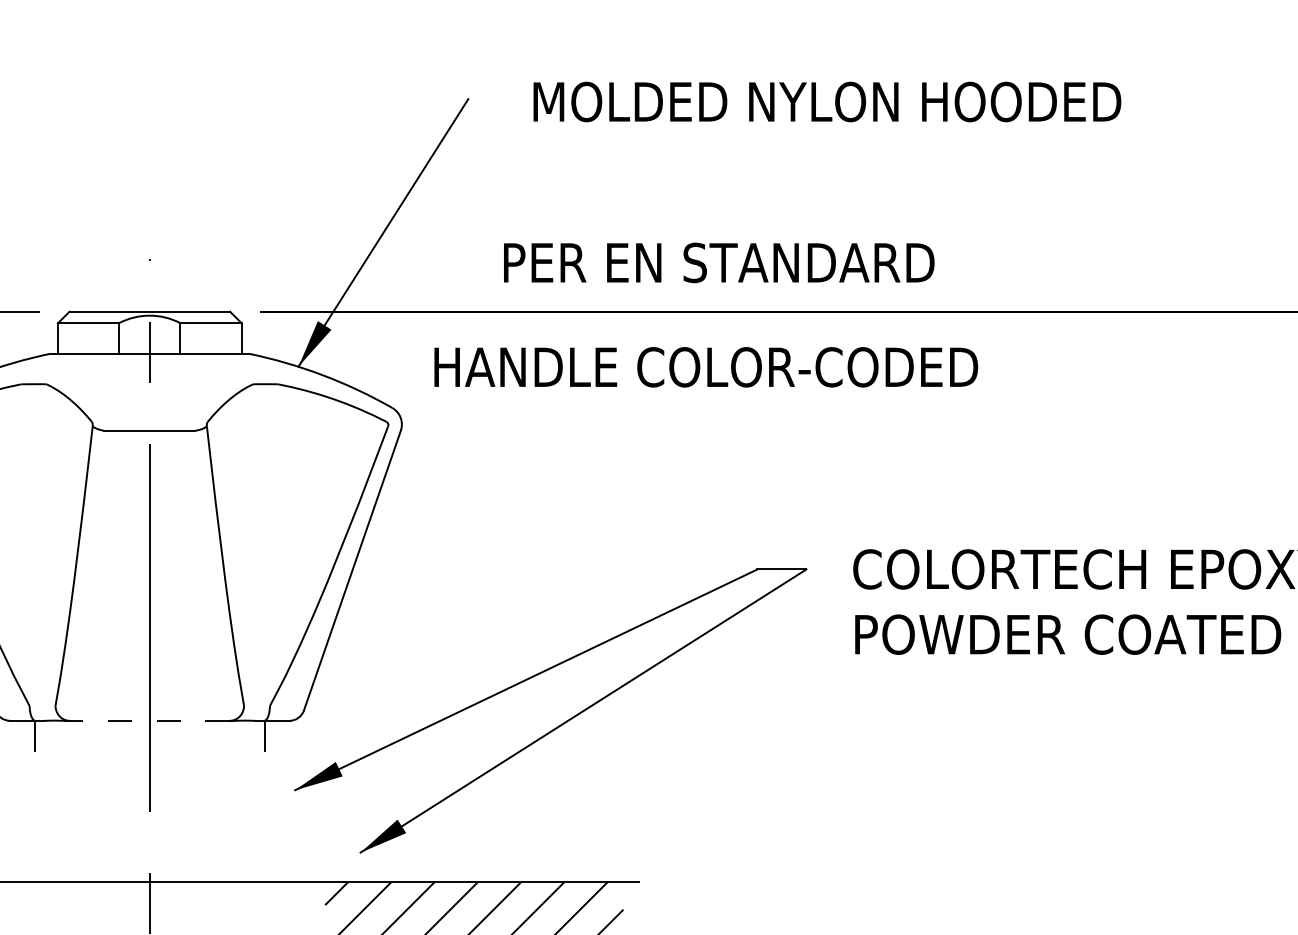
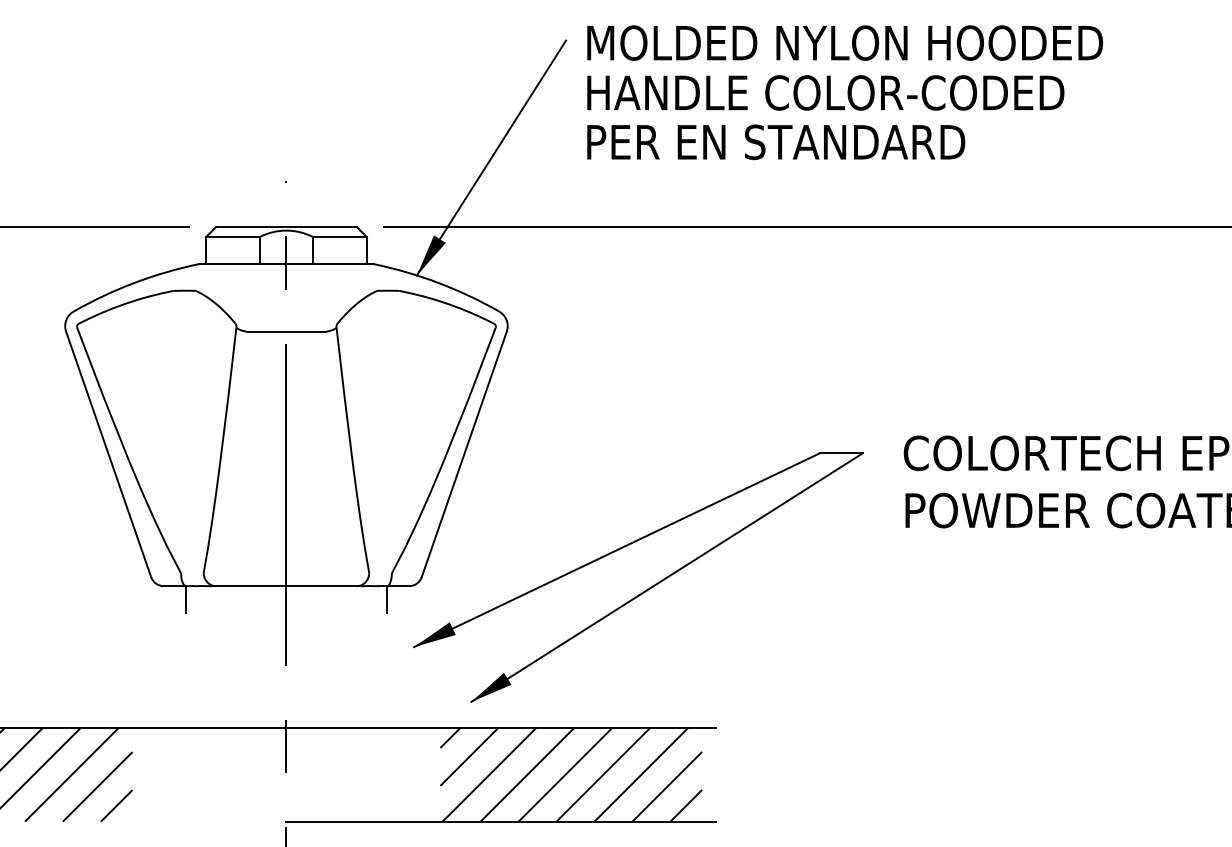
text: (827, 101) -> (845, 42), moved
text: (719, 263) -> (776, 142), moved
text: (705, 366) -> (825, 92), moved
line: (148, 721) -> (285, 586), dashed -> solid

